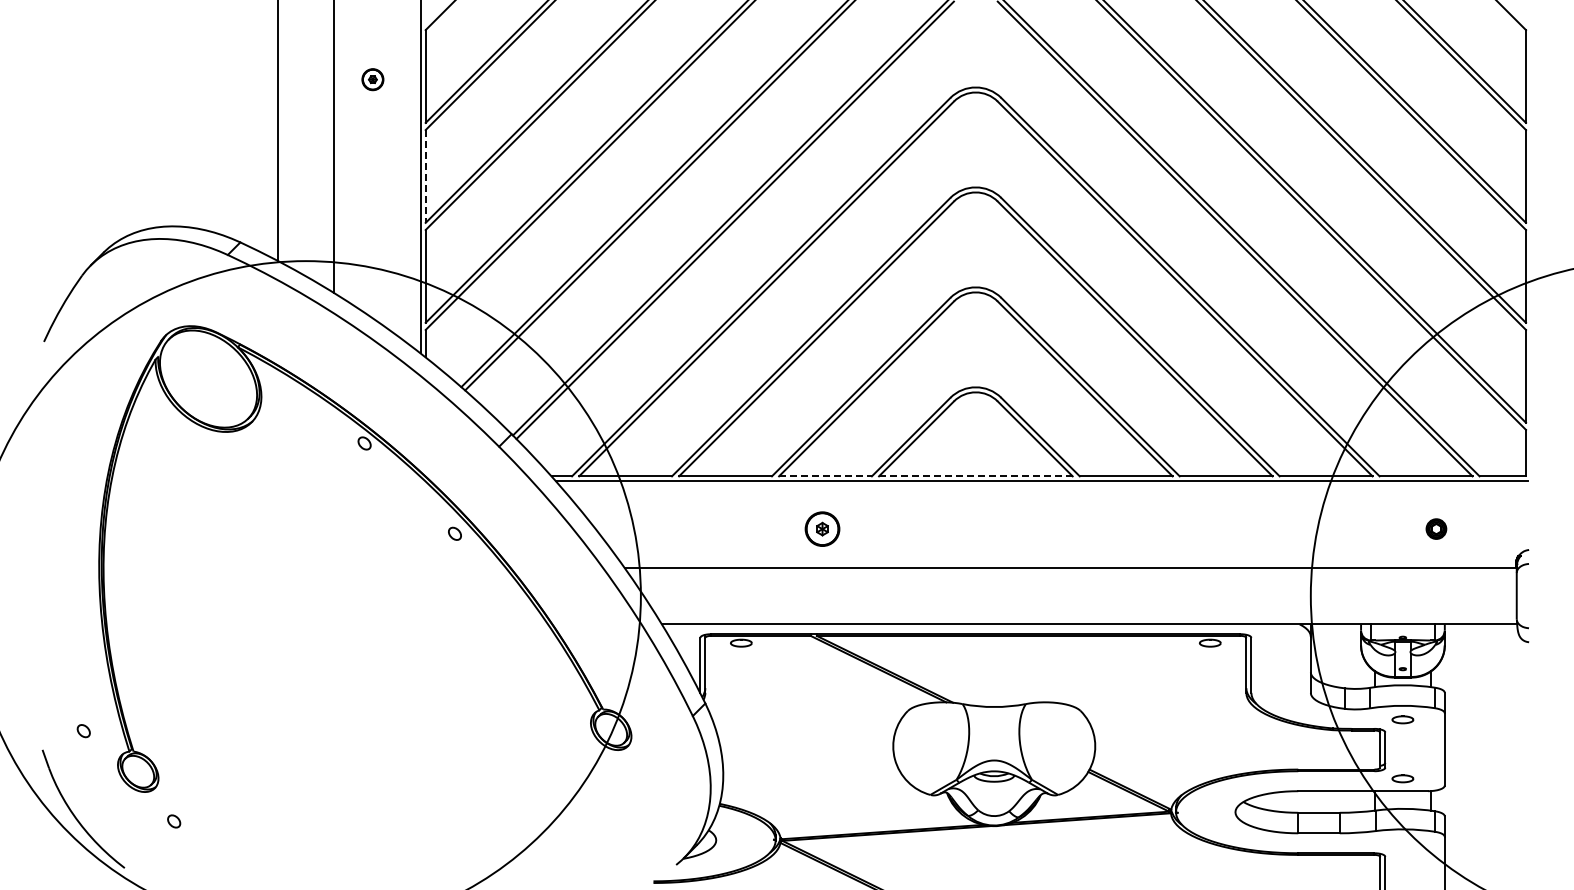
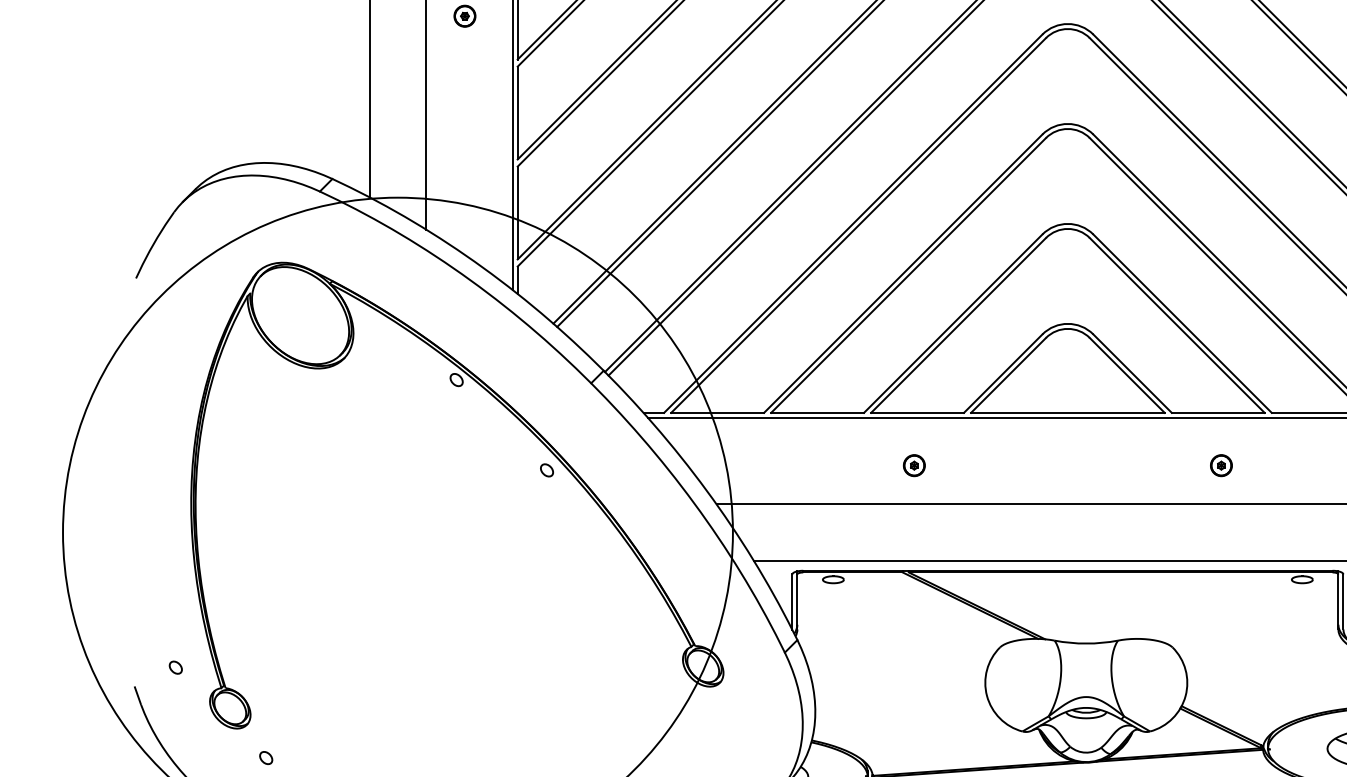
line: (425, 177) -> (517, 114), dashed -> solid
line: (826, 476) -> (918, 413), dashed -> solid
line: (975, 476) -> (1067, 413), dashed -> solid
part: (821, 528) -> (913, 465), size x0.62
part: (1129, 528) -> (1221, 465), added

